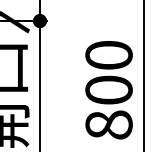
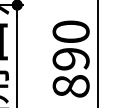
text: (108, 89) -> (70, 58), 800 -> 890

